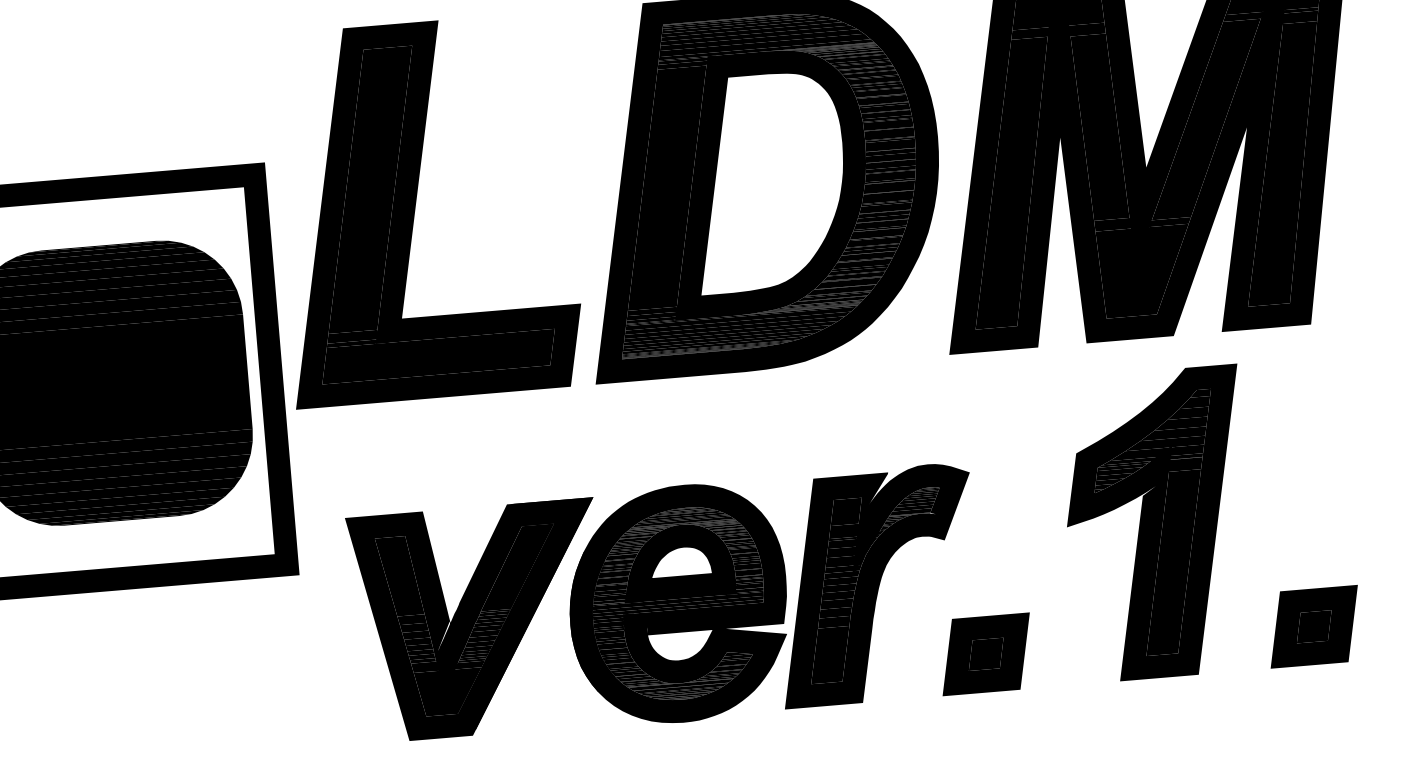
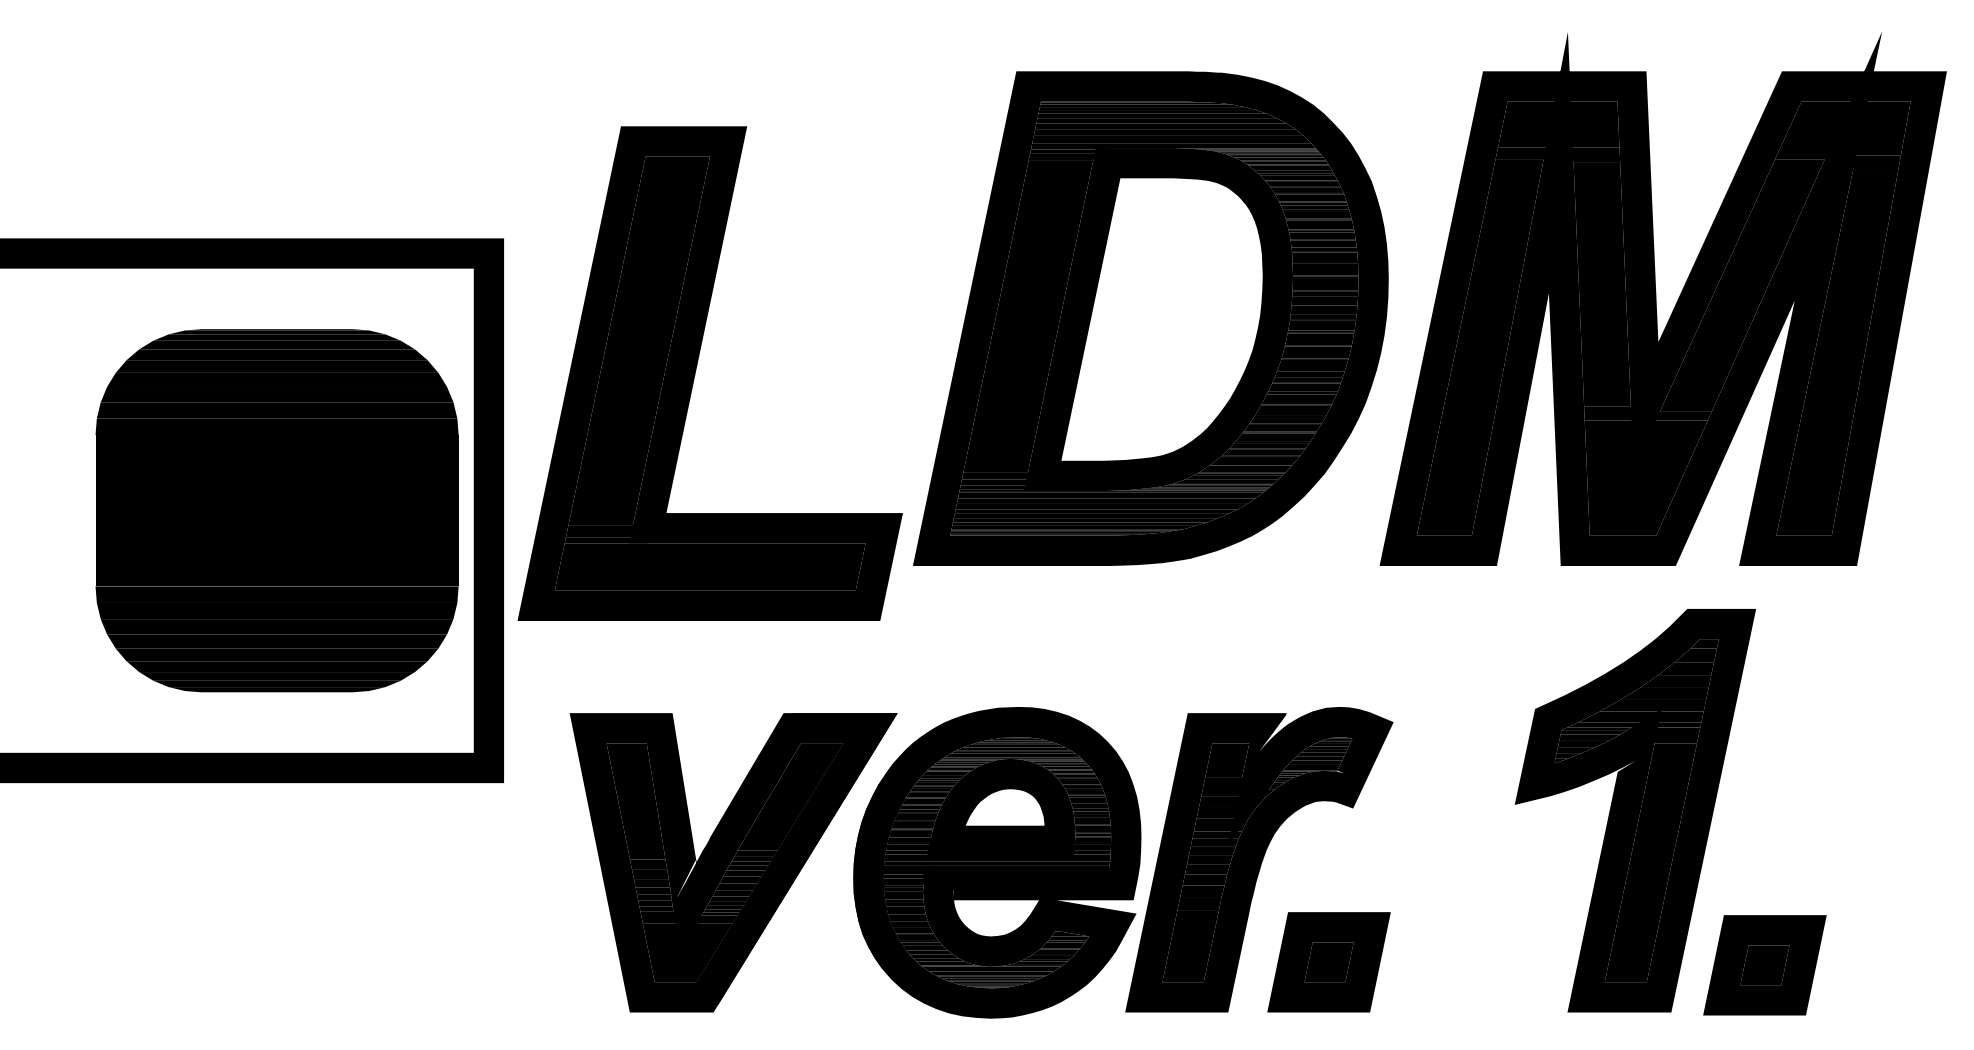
part: (415, 208) -> (696, 370), moved
part: (1313, 626) -> (1764, 965), moved
part: (985, 654) -> (1328, 962), moved

